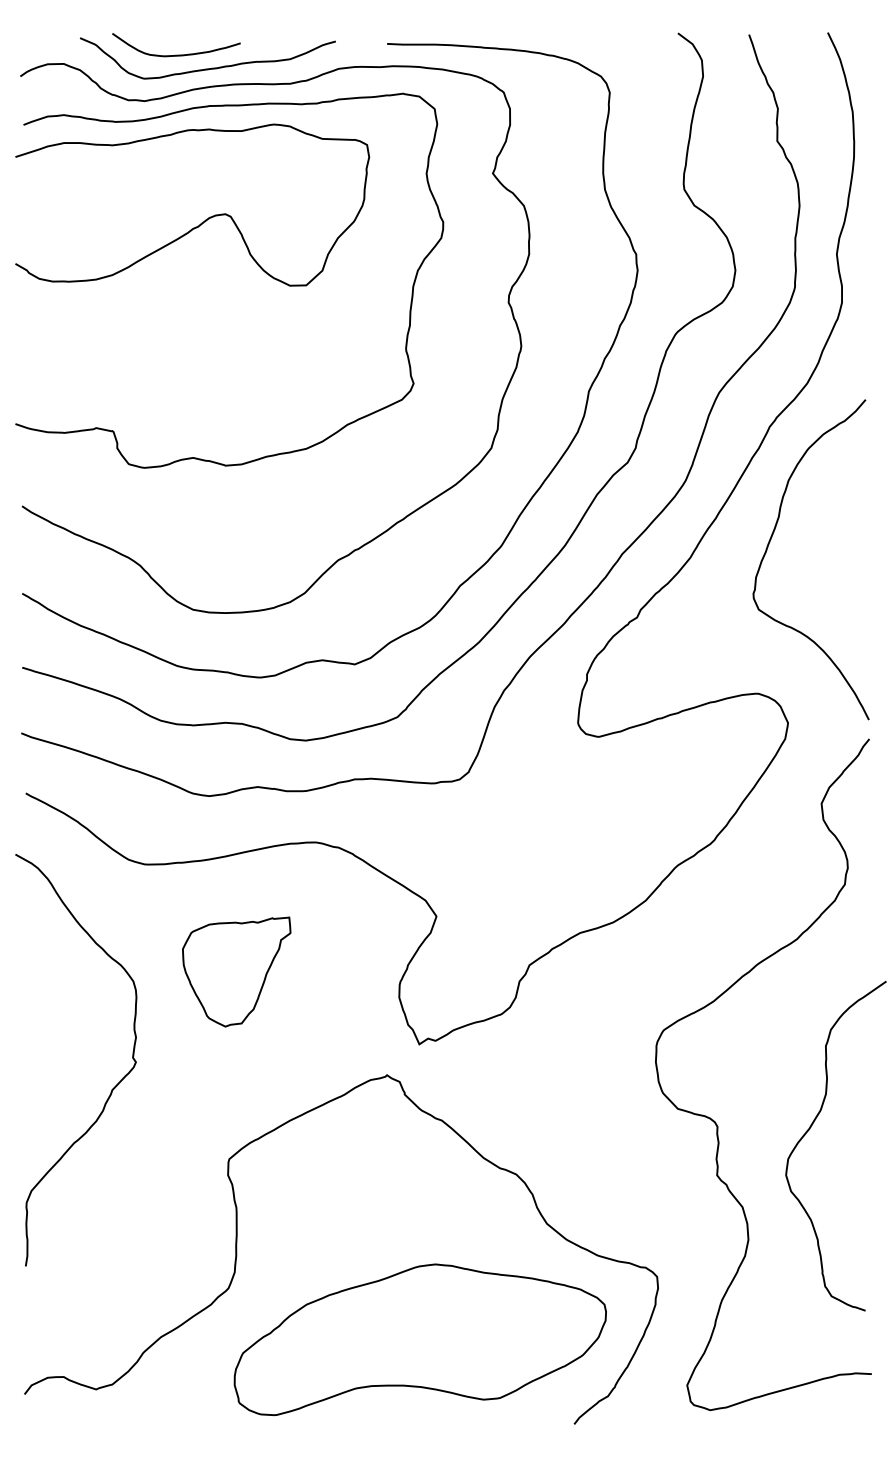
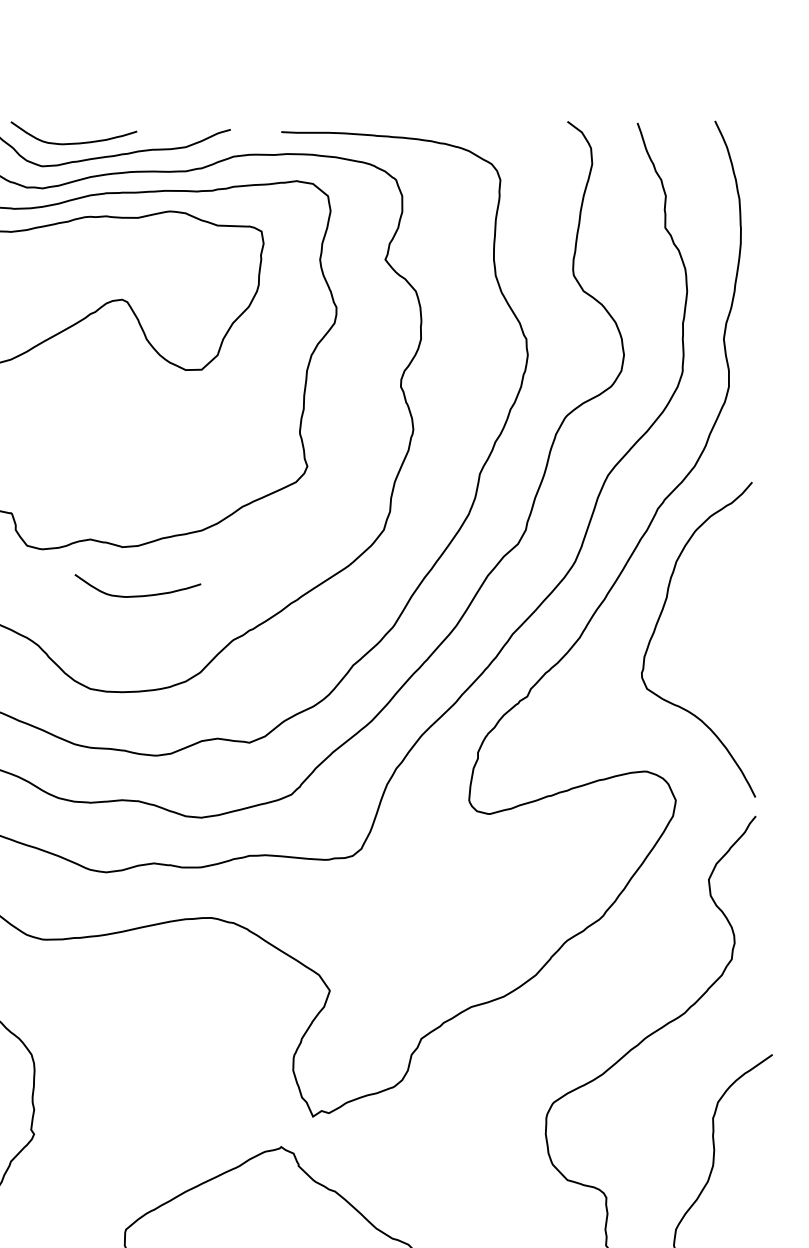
curve: (241, 514) -> (137, 595), added
part: (236, 971) -> (133, 1044), removed

